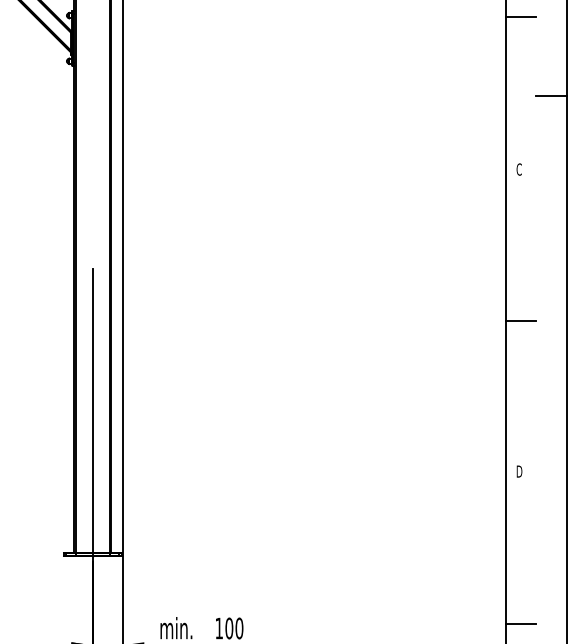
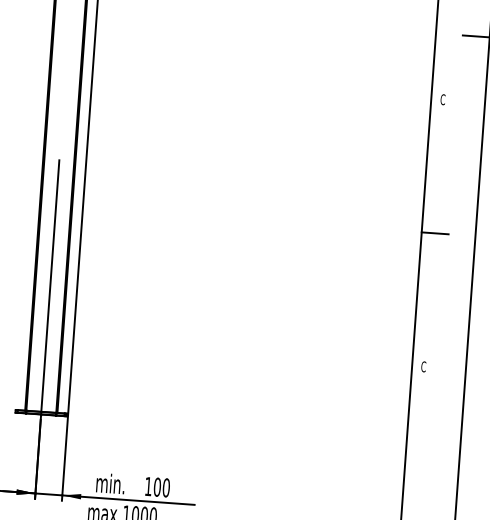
text: (519, 471) -> (424, 366), D -> C
line: (521, 624) -> (416, 502), removed

